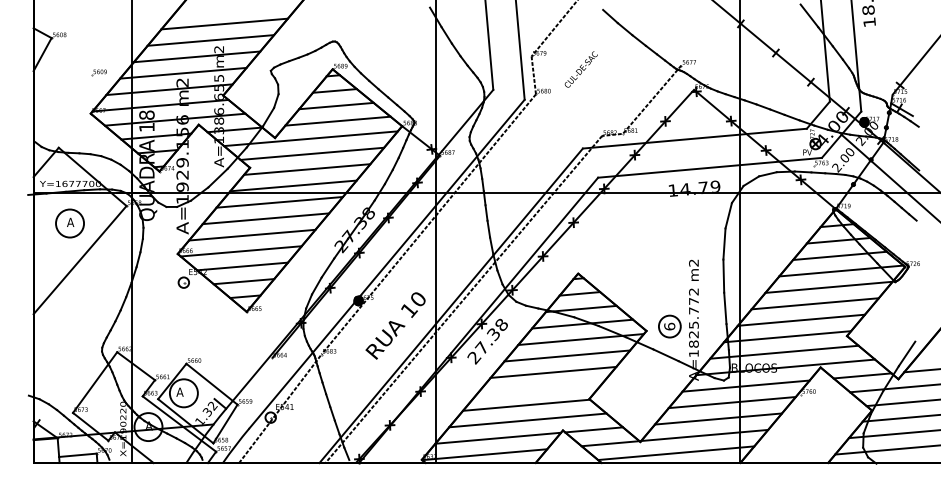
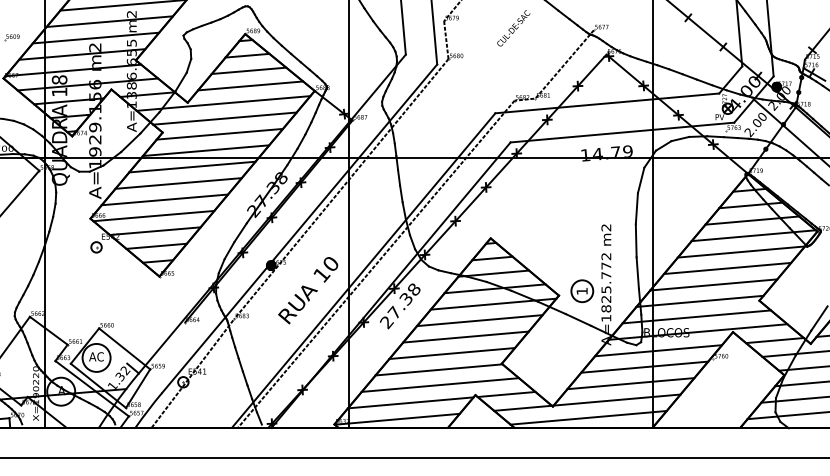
text: (580, 69) -> (512, 28), moved
text: (669, 326) -> (581, 291), 6 -> 1
line: (539, 388) -> (452, 353), added
text: (187, 391) -> (100, 356), A -> AC

